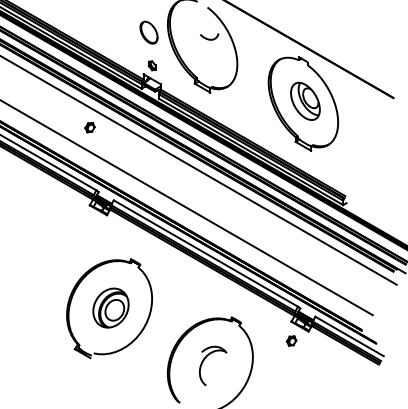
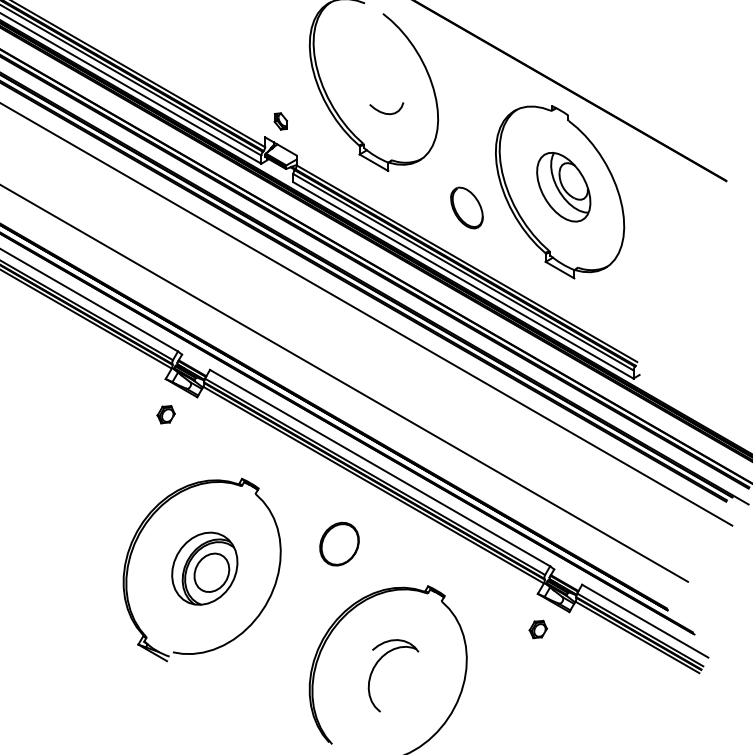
part: (148, 32) -> (466, 207), moved
curve: (209, 38) -> (386, 111), moved
part: (89, 127) -> (165, 414), moved
part: (183, 294) -> (338, 543), added

